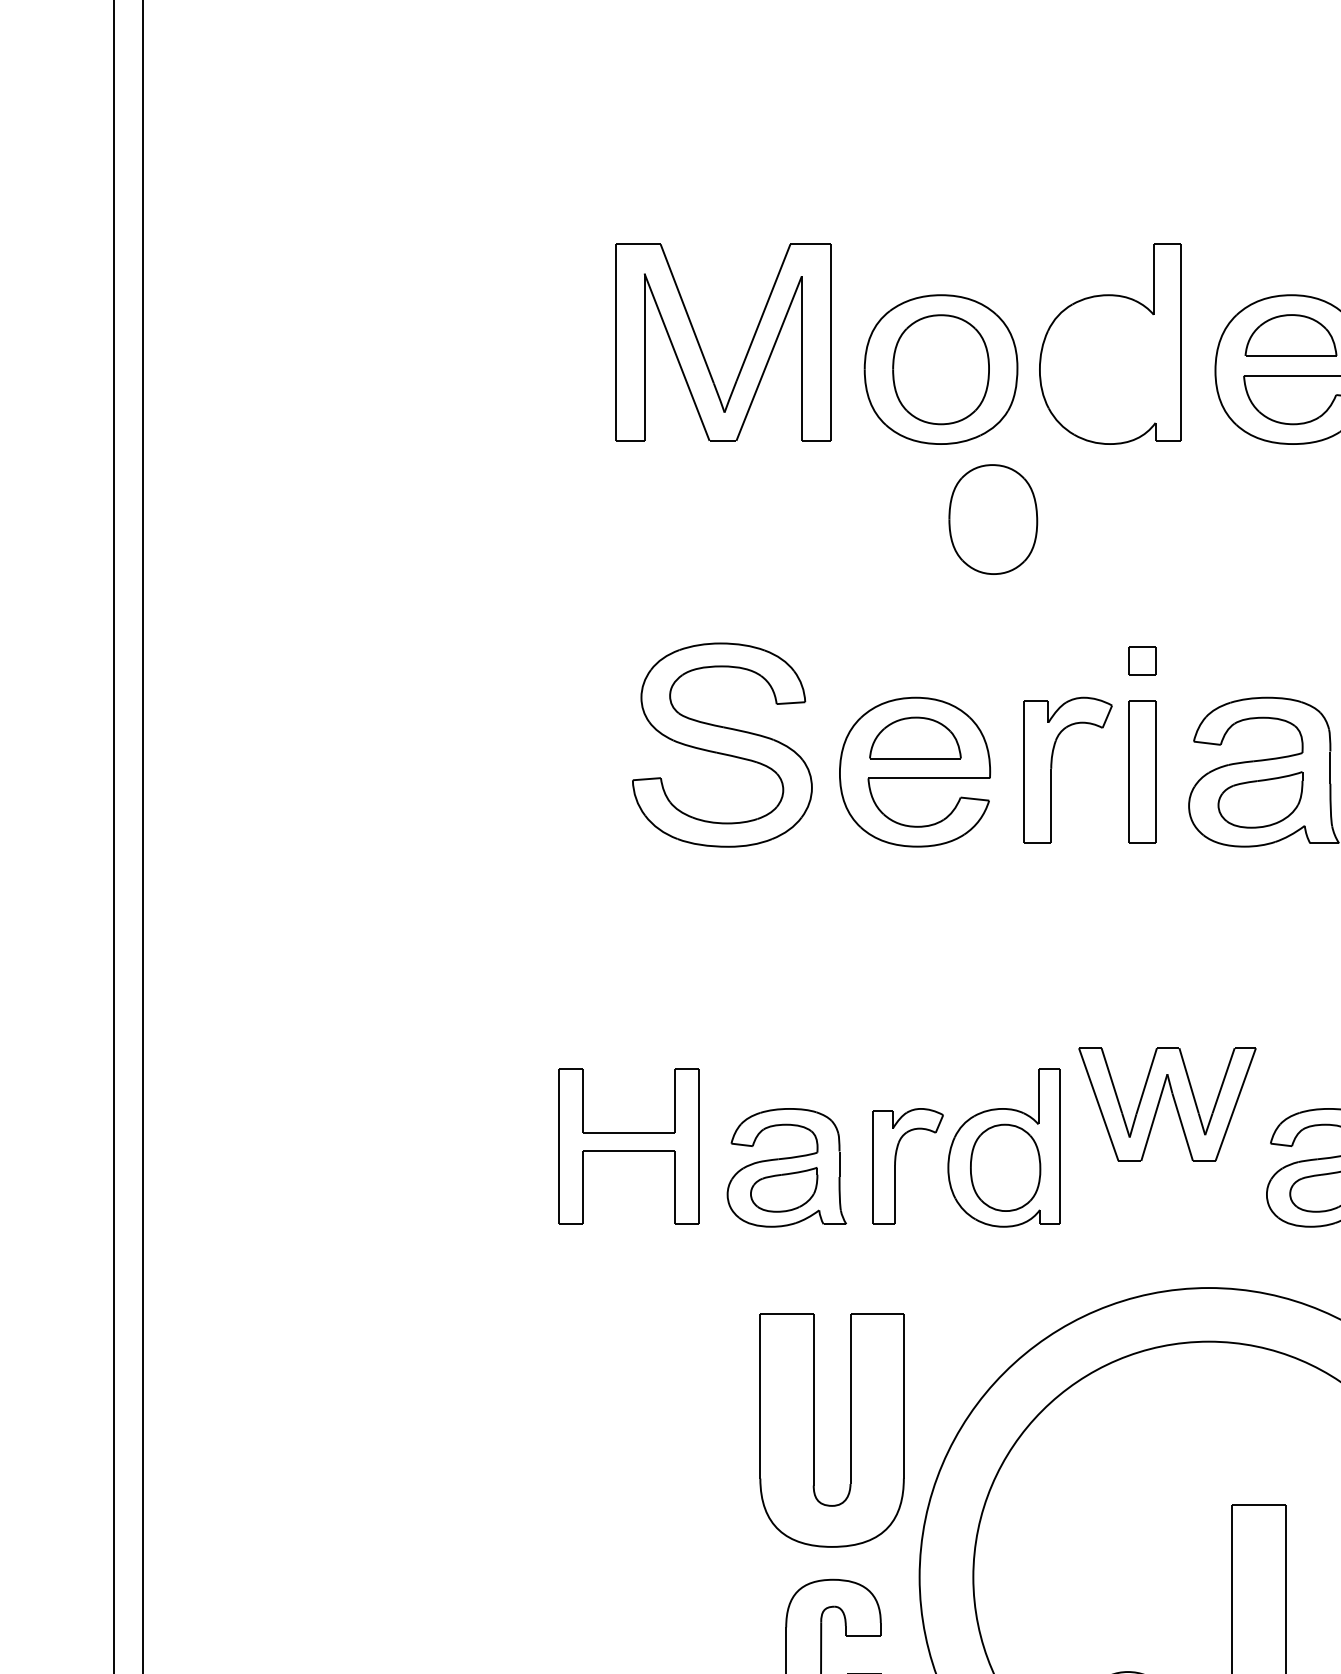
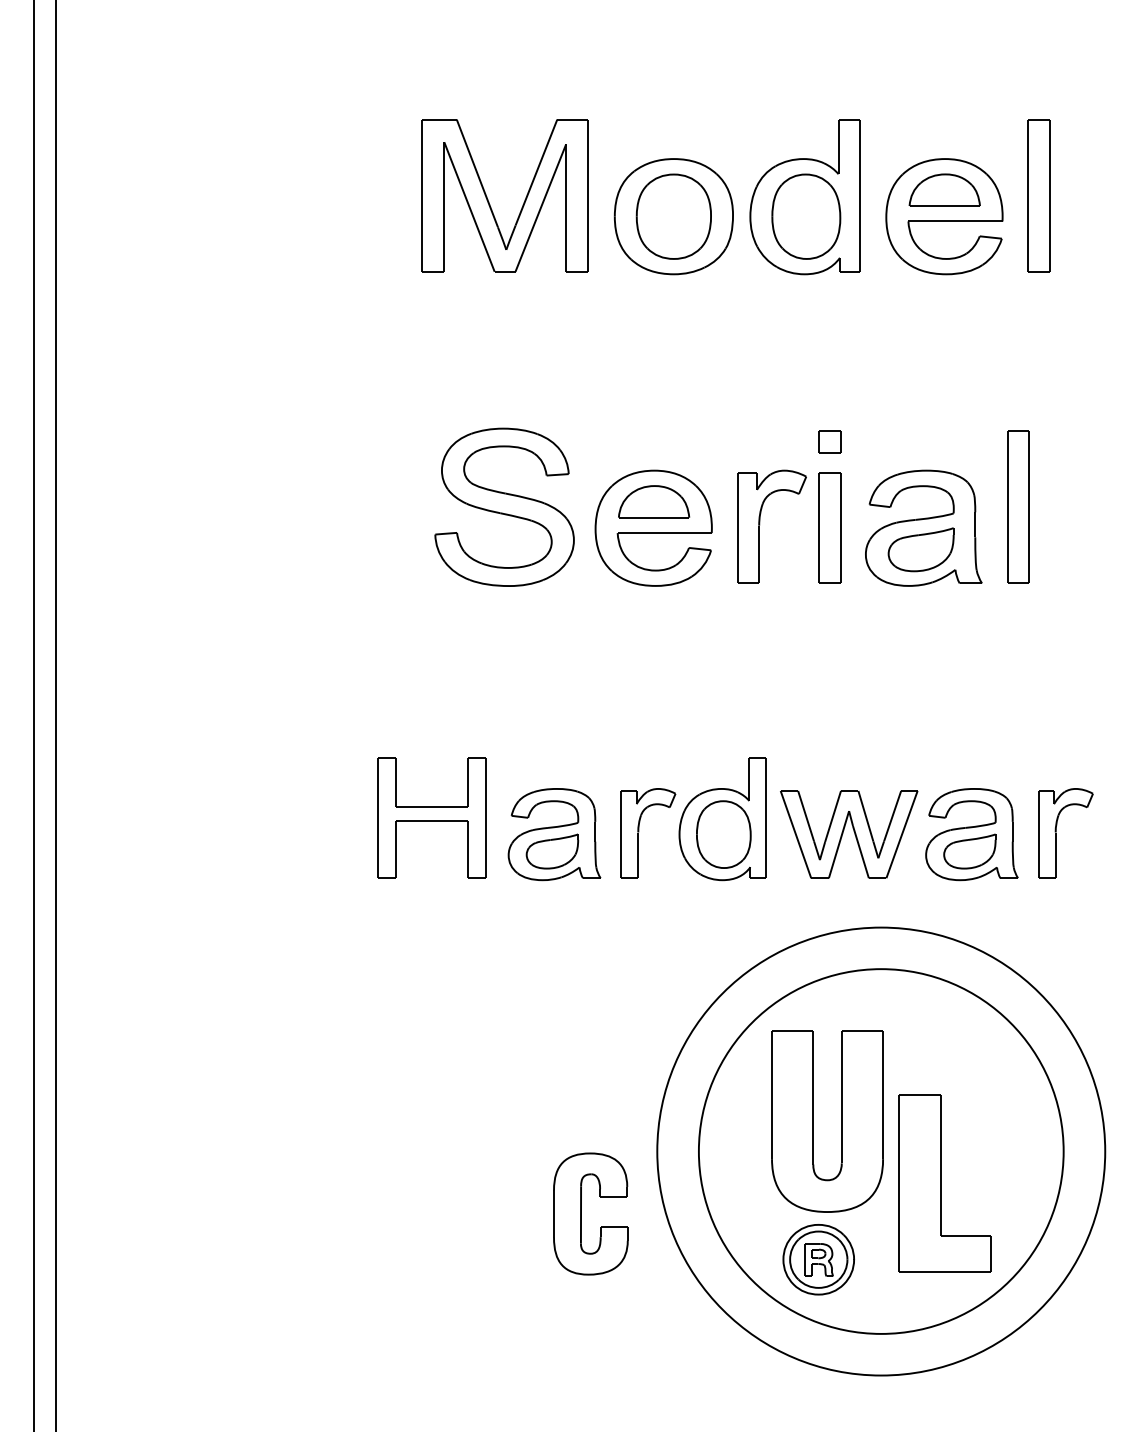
part: (993, 519) -> (806, 216), moved
part: (1167, 1104) -> (849, 834), moved
part: (813, 1429) -> (813, 1121), moved

